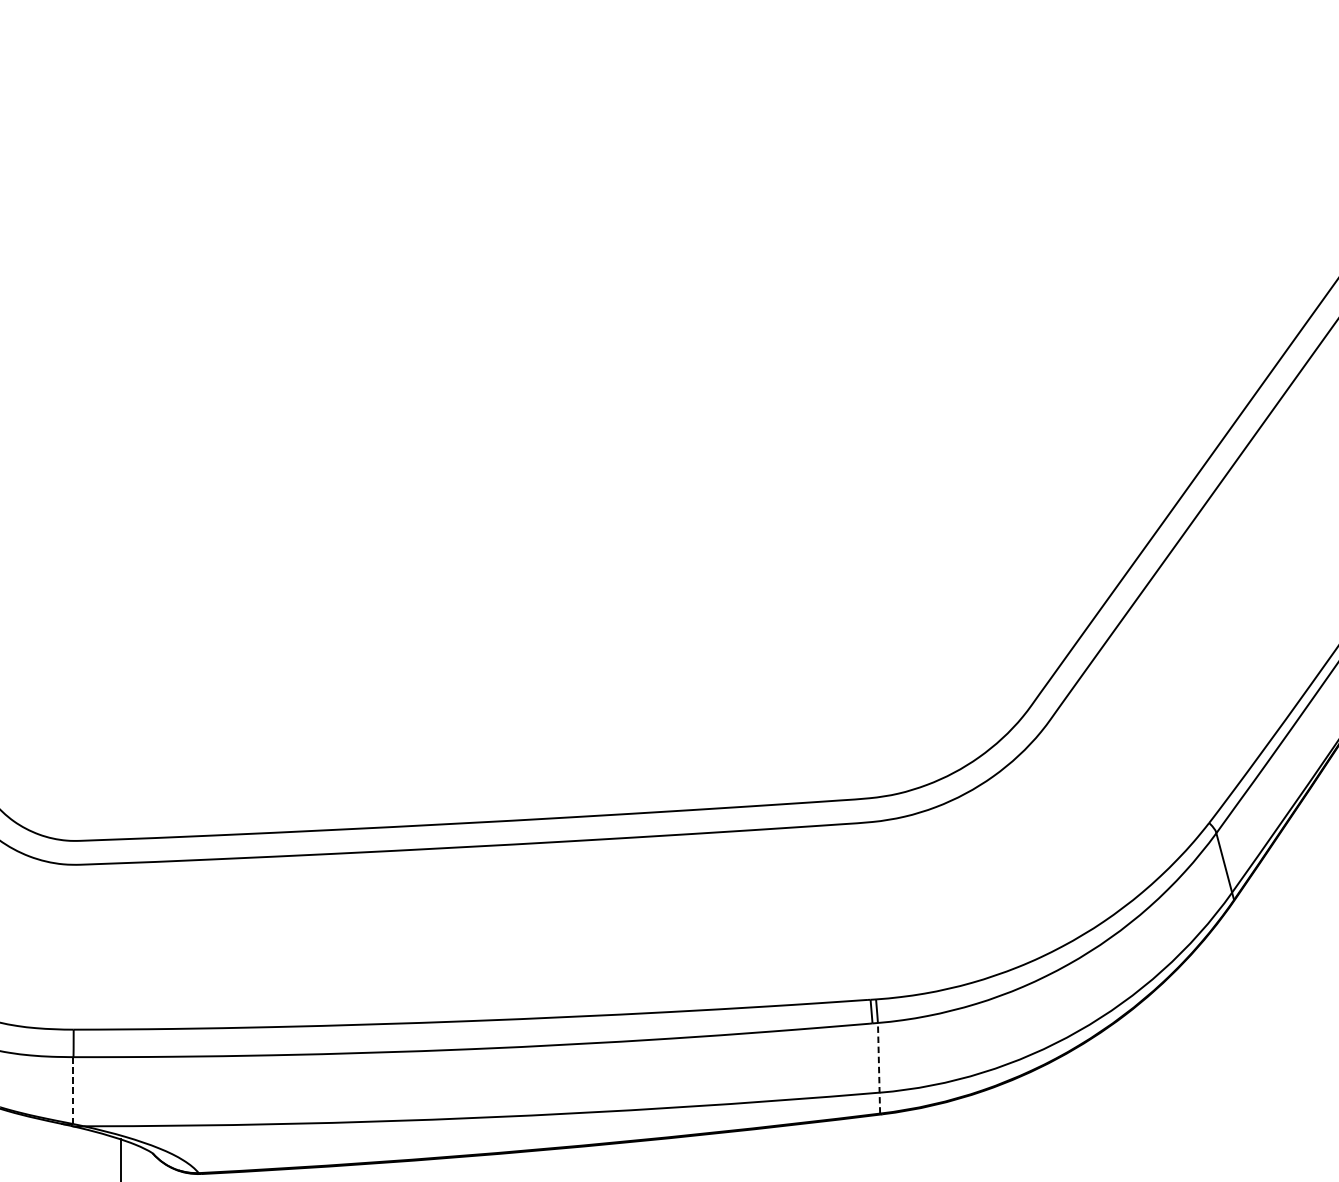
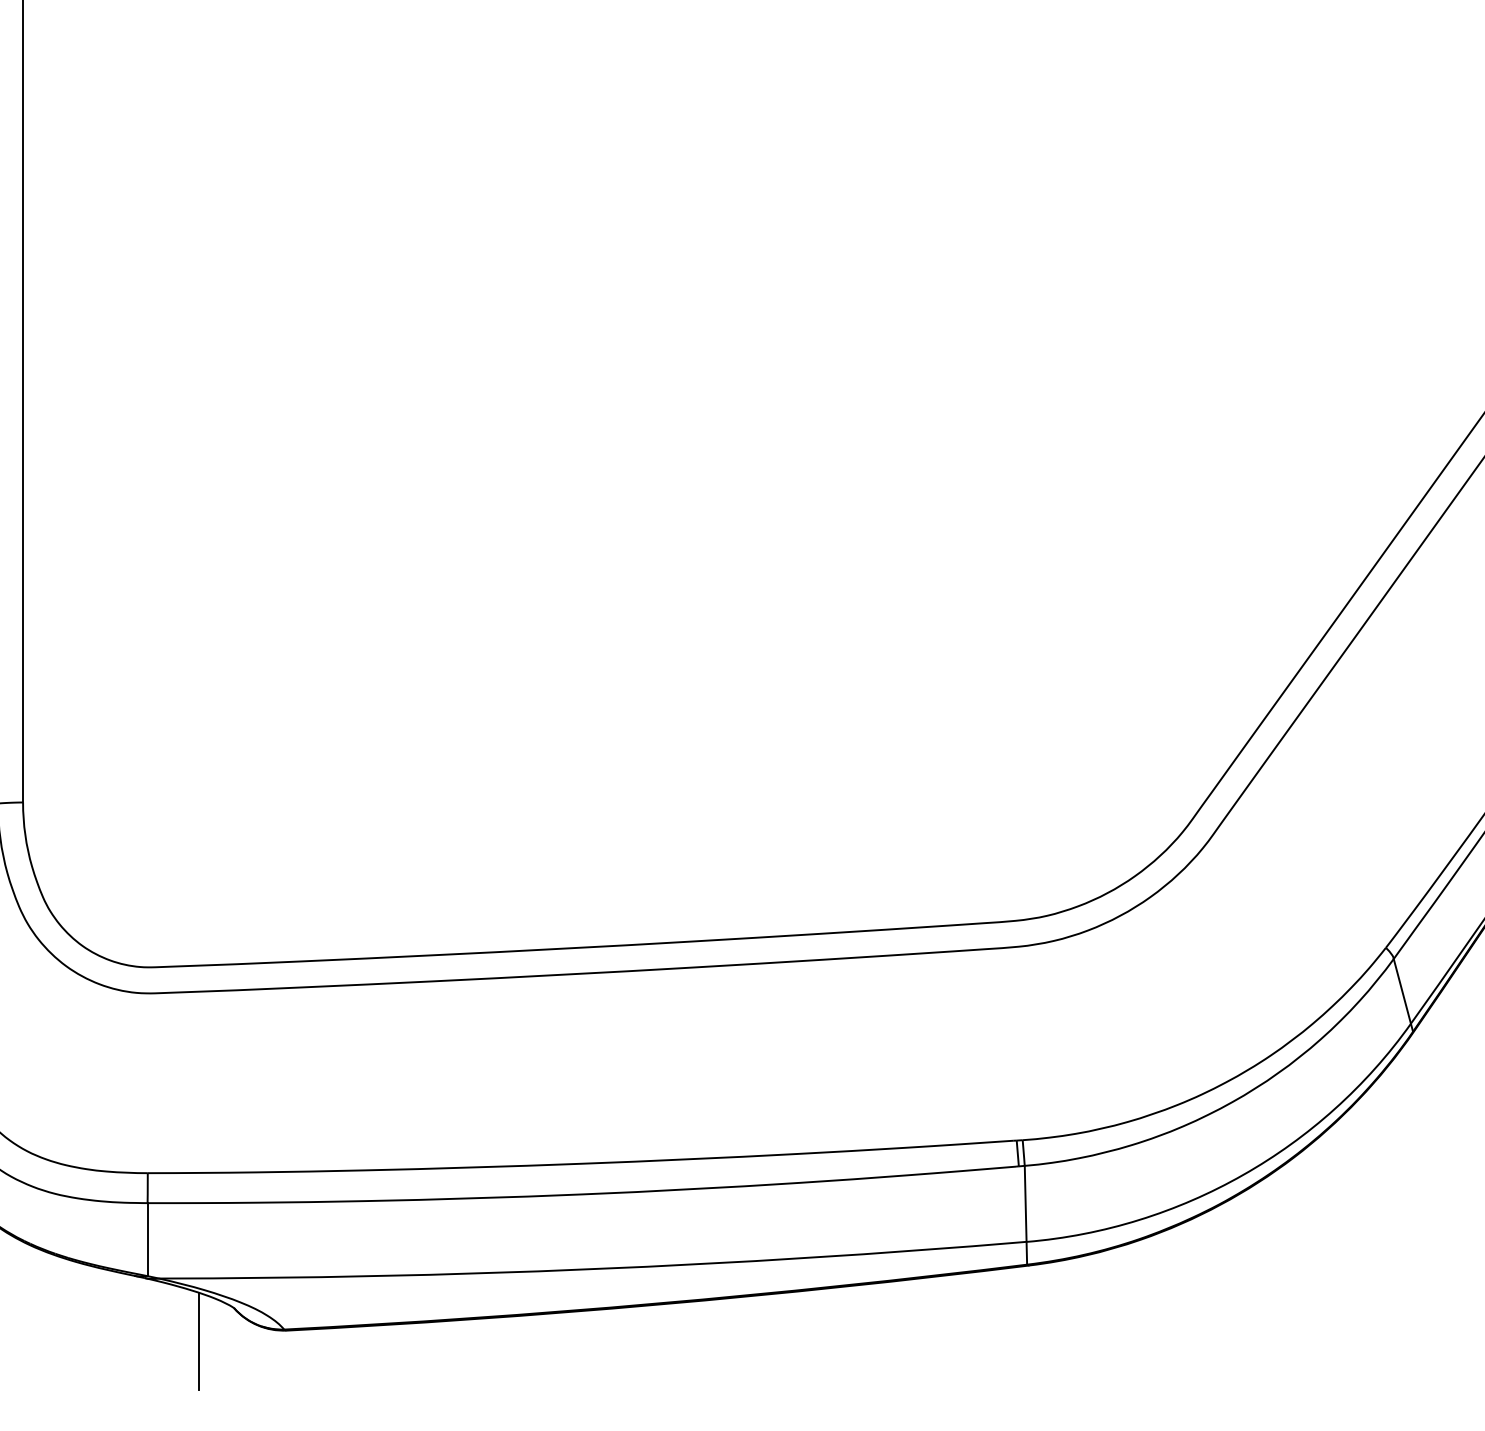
line: (878, 1067) -> (1025, 1214), dashed -> solid
line: (73, 1091) -> (147, 1240), dashed -> solid

